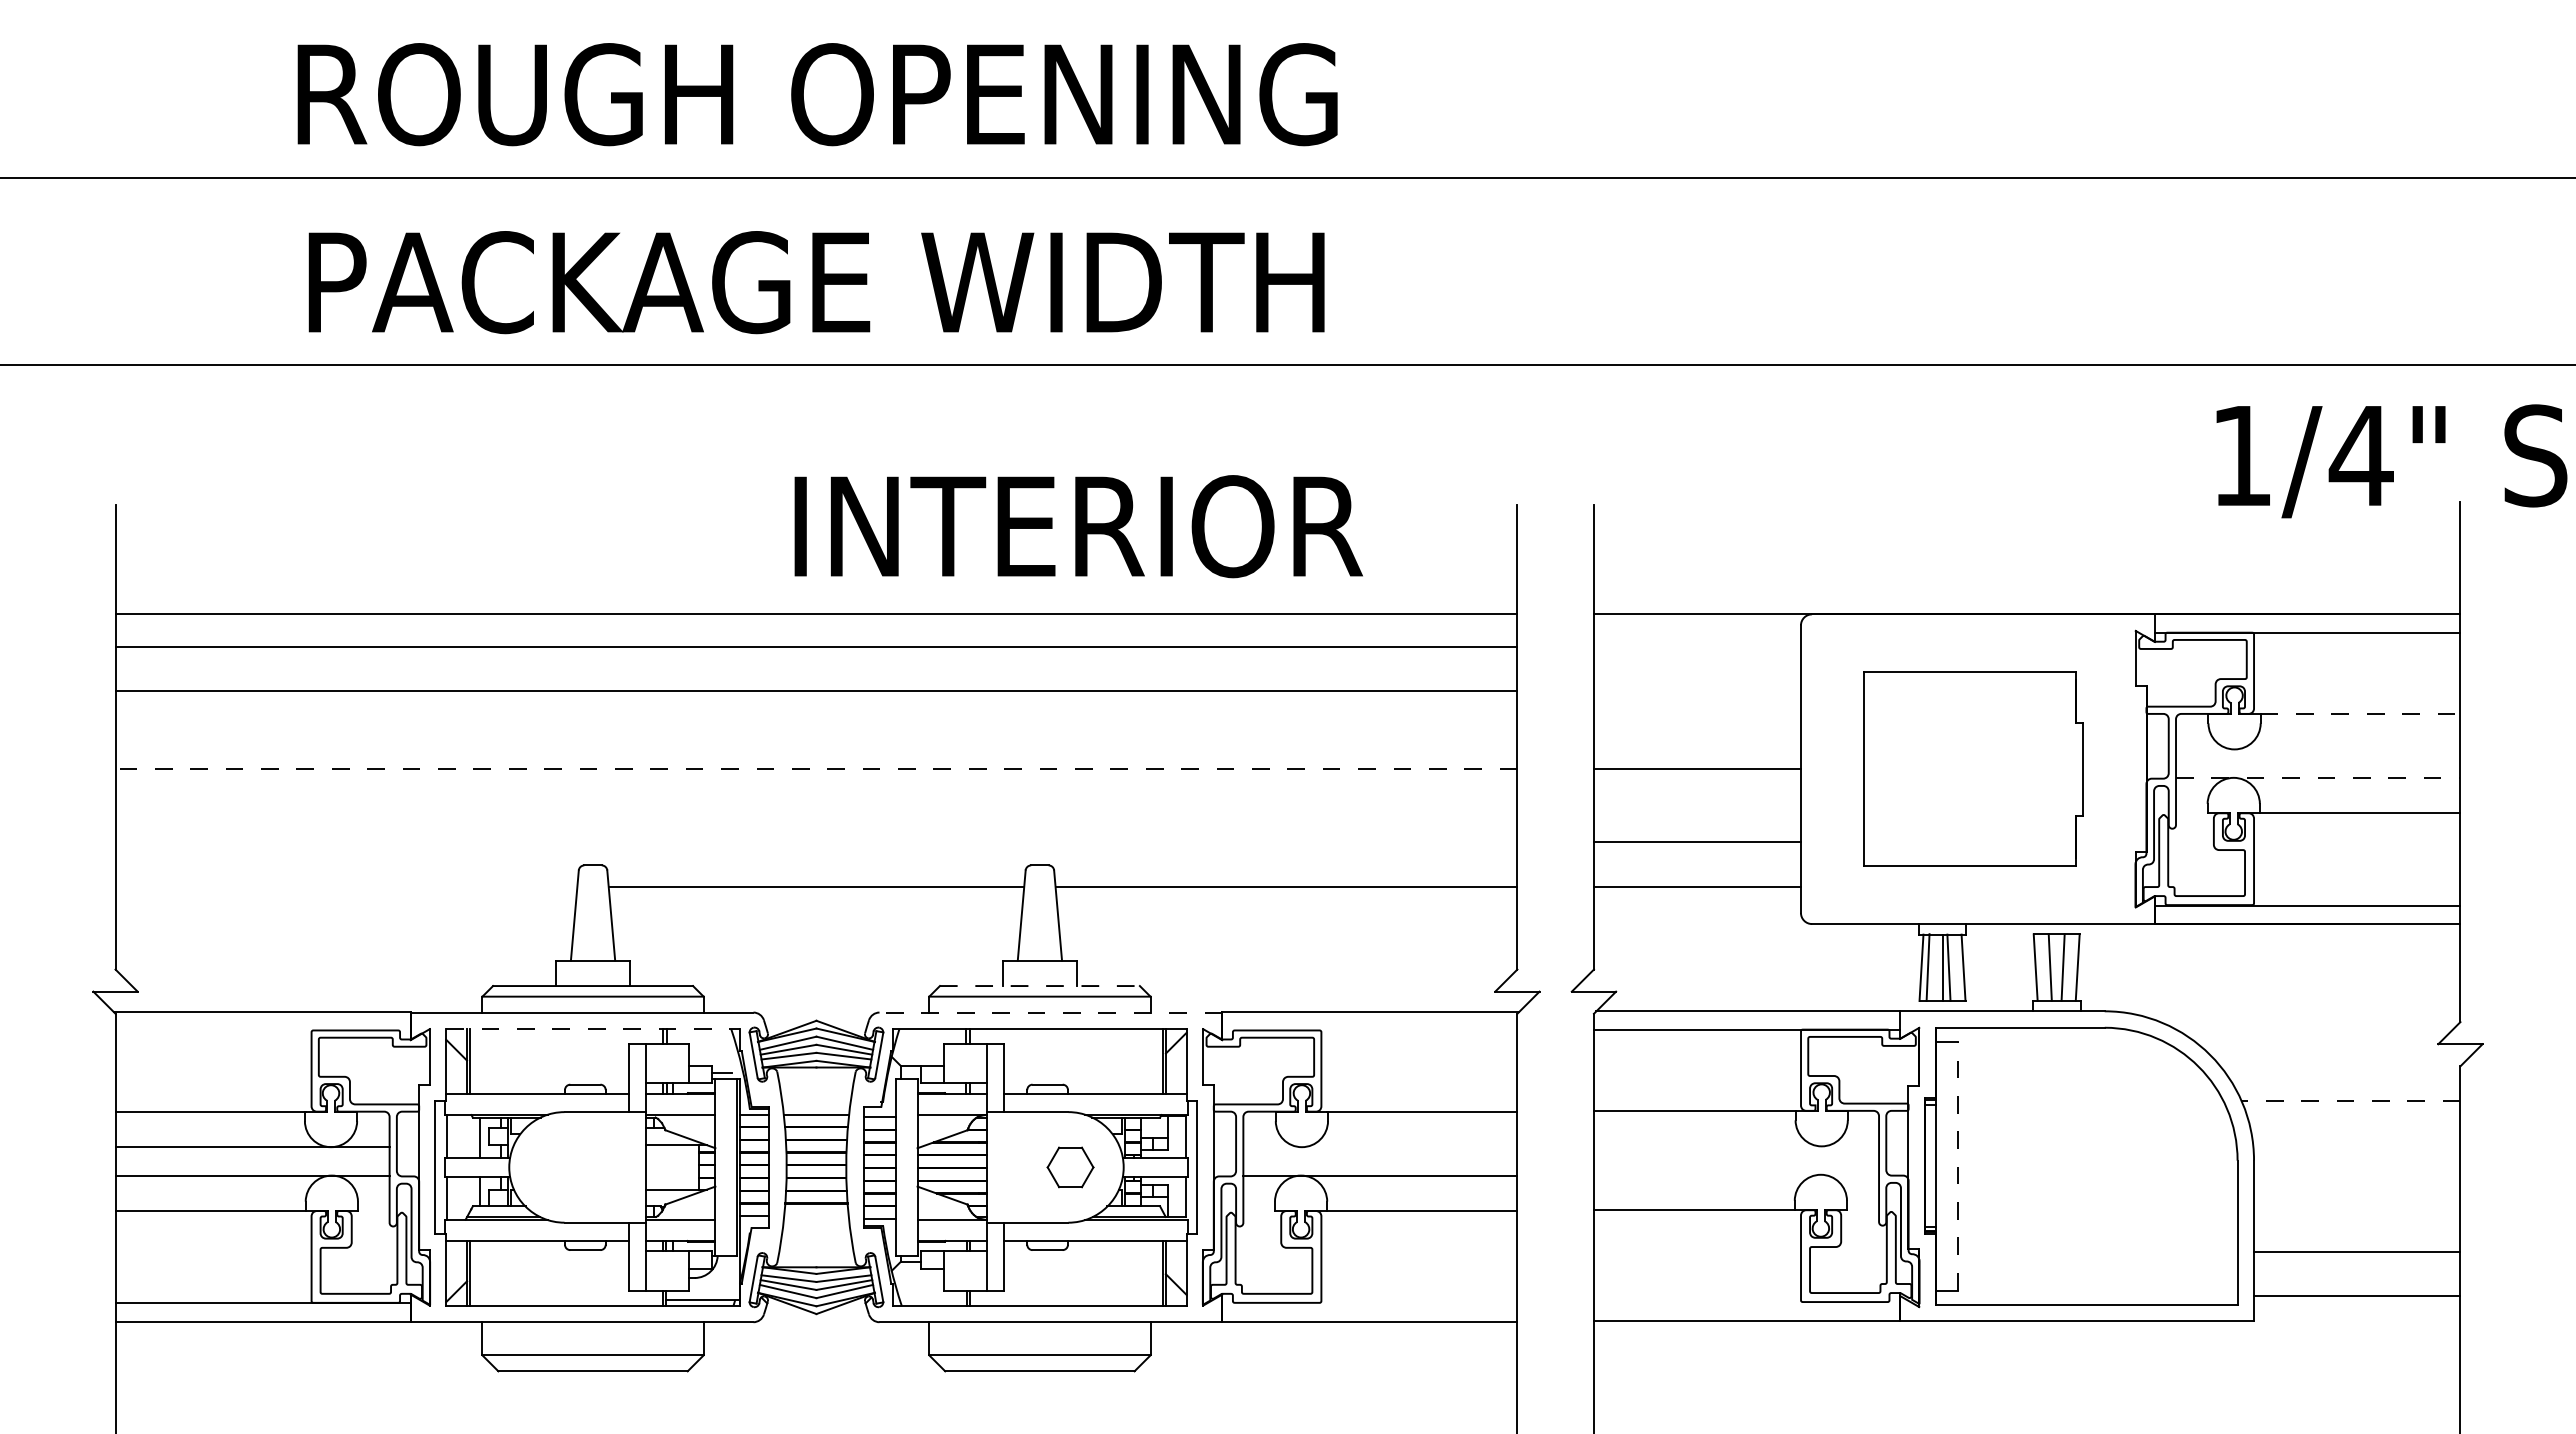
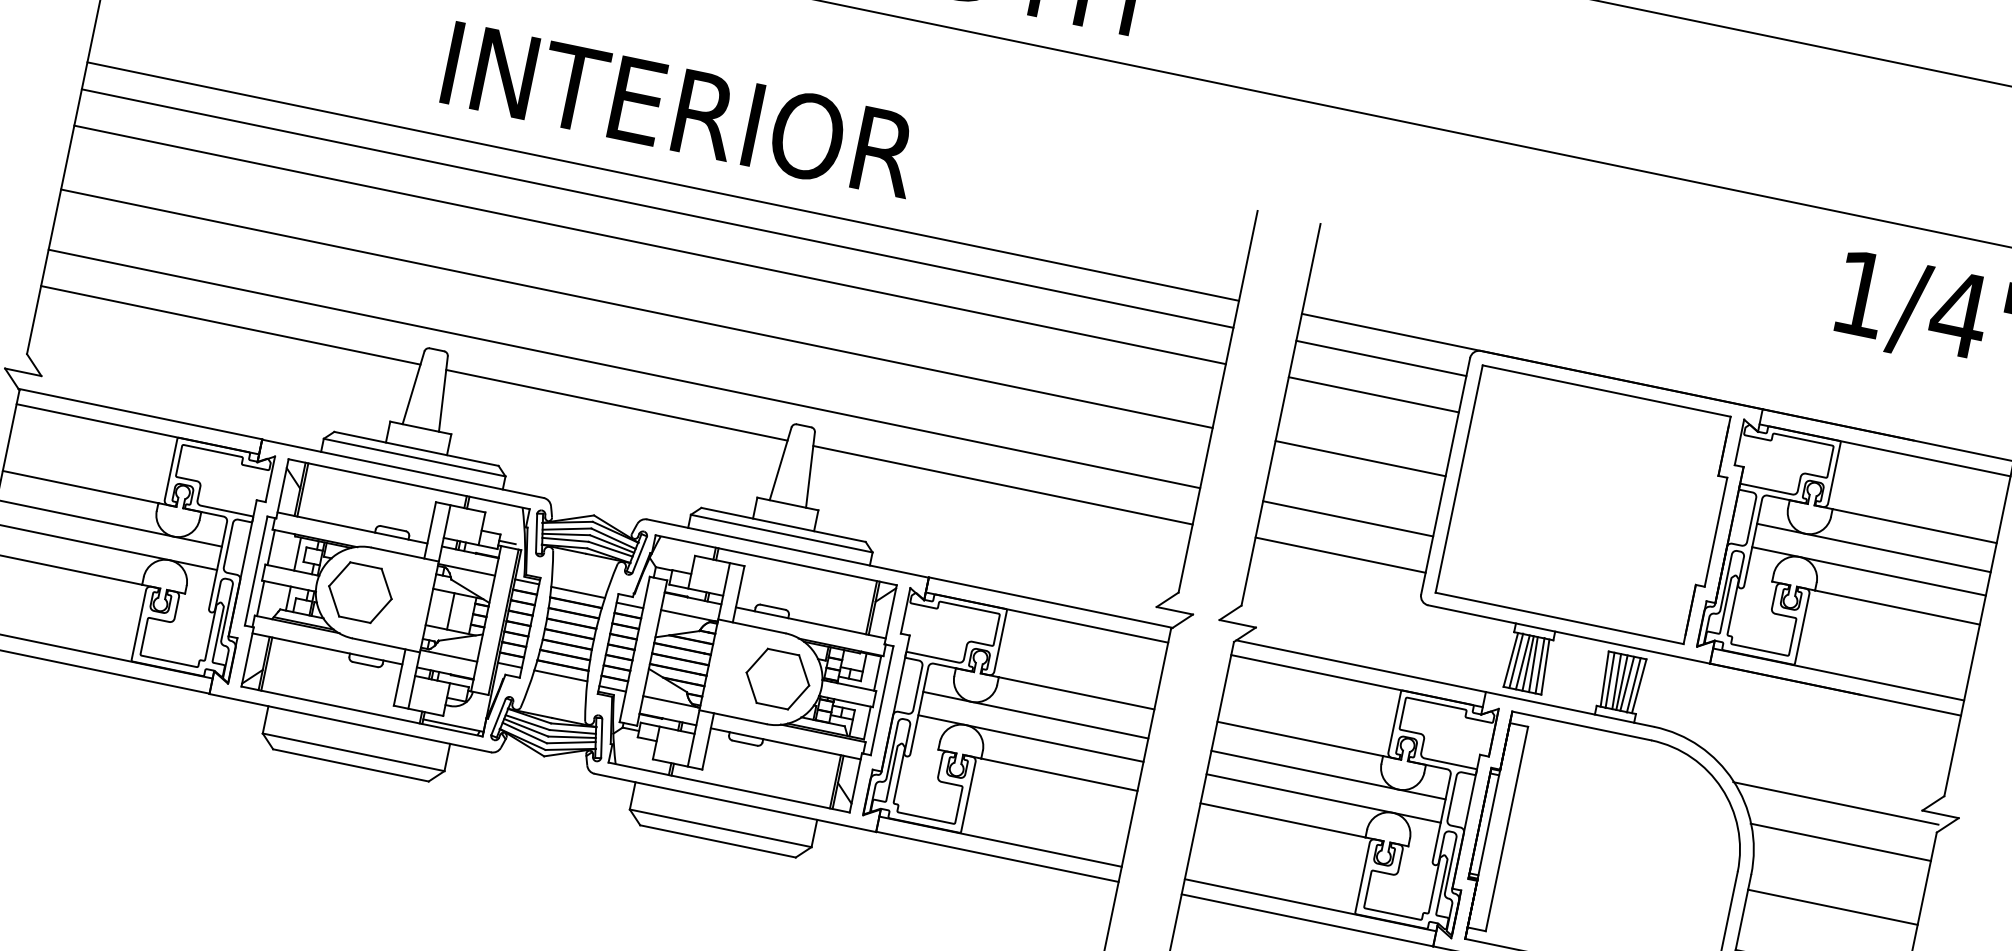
text: (1078, 526) -> (680, 109), moved
line: (1697, 647) -> (1381, 358), added
line: (1697, 691) -> (1373, 394), added
line: (2360, 714) -> (1914, 526), dashed -> solid
line: (2318, 749) -> (1874, 548), added
line: (816, 769) -> (636, 309), dashed -> solid
part: (1973, 769) -> (1587, 505), size x1.43
line: (2318, 777) -> (1869, 571), dashed -> solid
line: (816, 842) -> (624, 369), added
line: (346, 886) -> (230, 325), added
line: (1935, 967) -> (1522, 662), added
line: (1956, 967) -> (1539, 665), added
line: (2041, 967) -> (1609, 680), added
line: (2056, 967) -> (1621, 682), added
line: (2070, 967) -> (1633, 685), added
line: (1039, 986) -> (783, 525), dashed -> solid
line: (1050, 1012) -> (787, 548), dashed -> solid
line: (593, 1029) -> (409, 484), dashed -> solid
line: (262, 1030) -> (137, 429), added
line: (1369, 1030) -> (1046, 617), added
line: (2335, 1056) -> (1835, 803), added
line: (2350, 1100) -> (1840, 841), dashed -> solid
line: (1736, 1146) -> (1328, 775), added
line: (1380, 1147) -> (1035, 715), added
line: (1957, 1165) -> (1506, 828), dashed -> solid
part: (562, 1167) -> (360, 592), added
line: (672, 1167) -> (450, 611), added
part: (1070, 1167) -> (777, 679), size x1.67
line: (1736, 1174) -> (1323, 798), added
line: (2356, 1178) -> (1832, 906), added
line: (816, 1216) -> (560, 676), added
line: (1746, 1302) -> (1310, 905), added
line: (1369, 1303) -> (1000, 841), added

